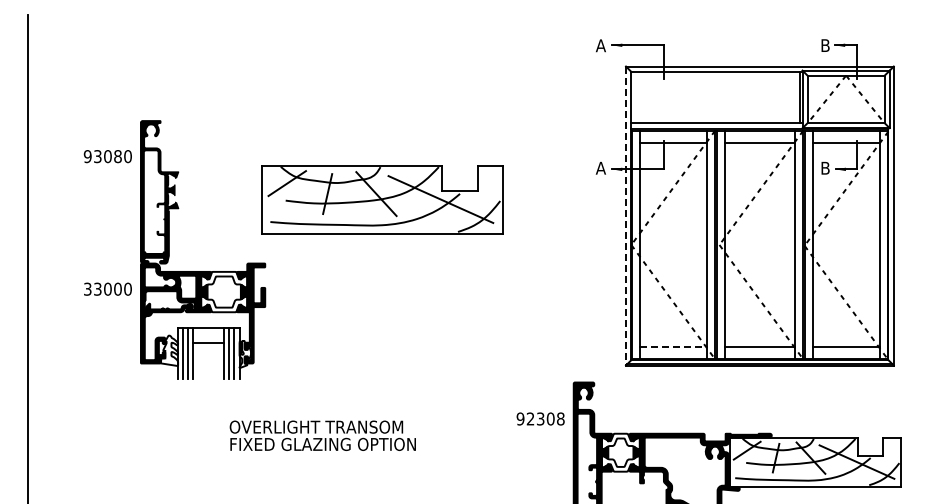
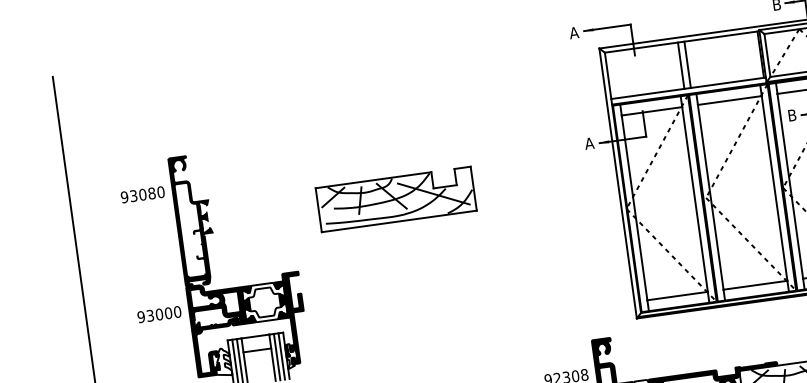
line: (712, 97) -> (681, 65), added
line: (719, 97) -> (687, 64), added
part: (382, 199) -> (396, 199), size x0.71
line: (626, 216) -> (618, 183), dashed -> solid
text: (87, 288) -> (140, 316), 33000 -> 93000
line: (674, 347) -> (678, 296), dashed -> solid

